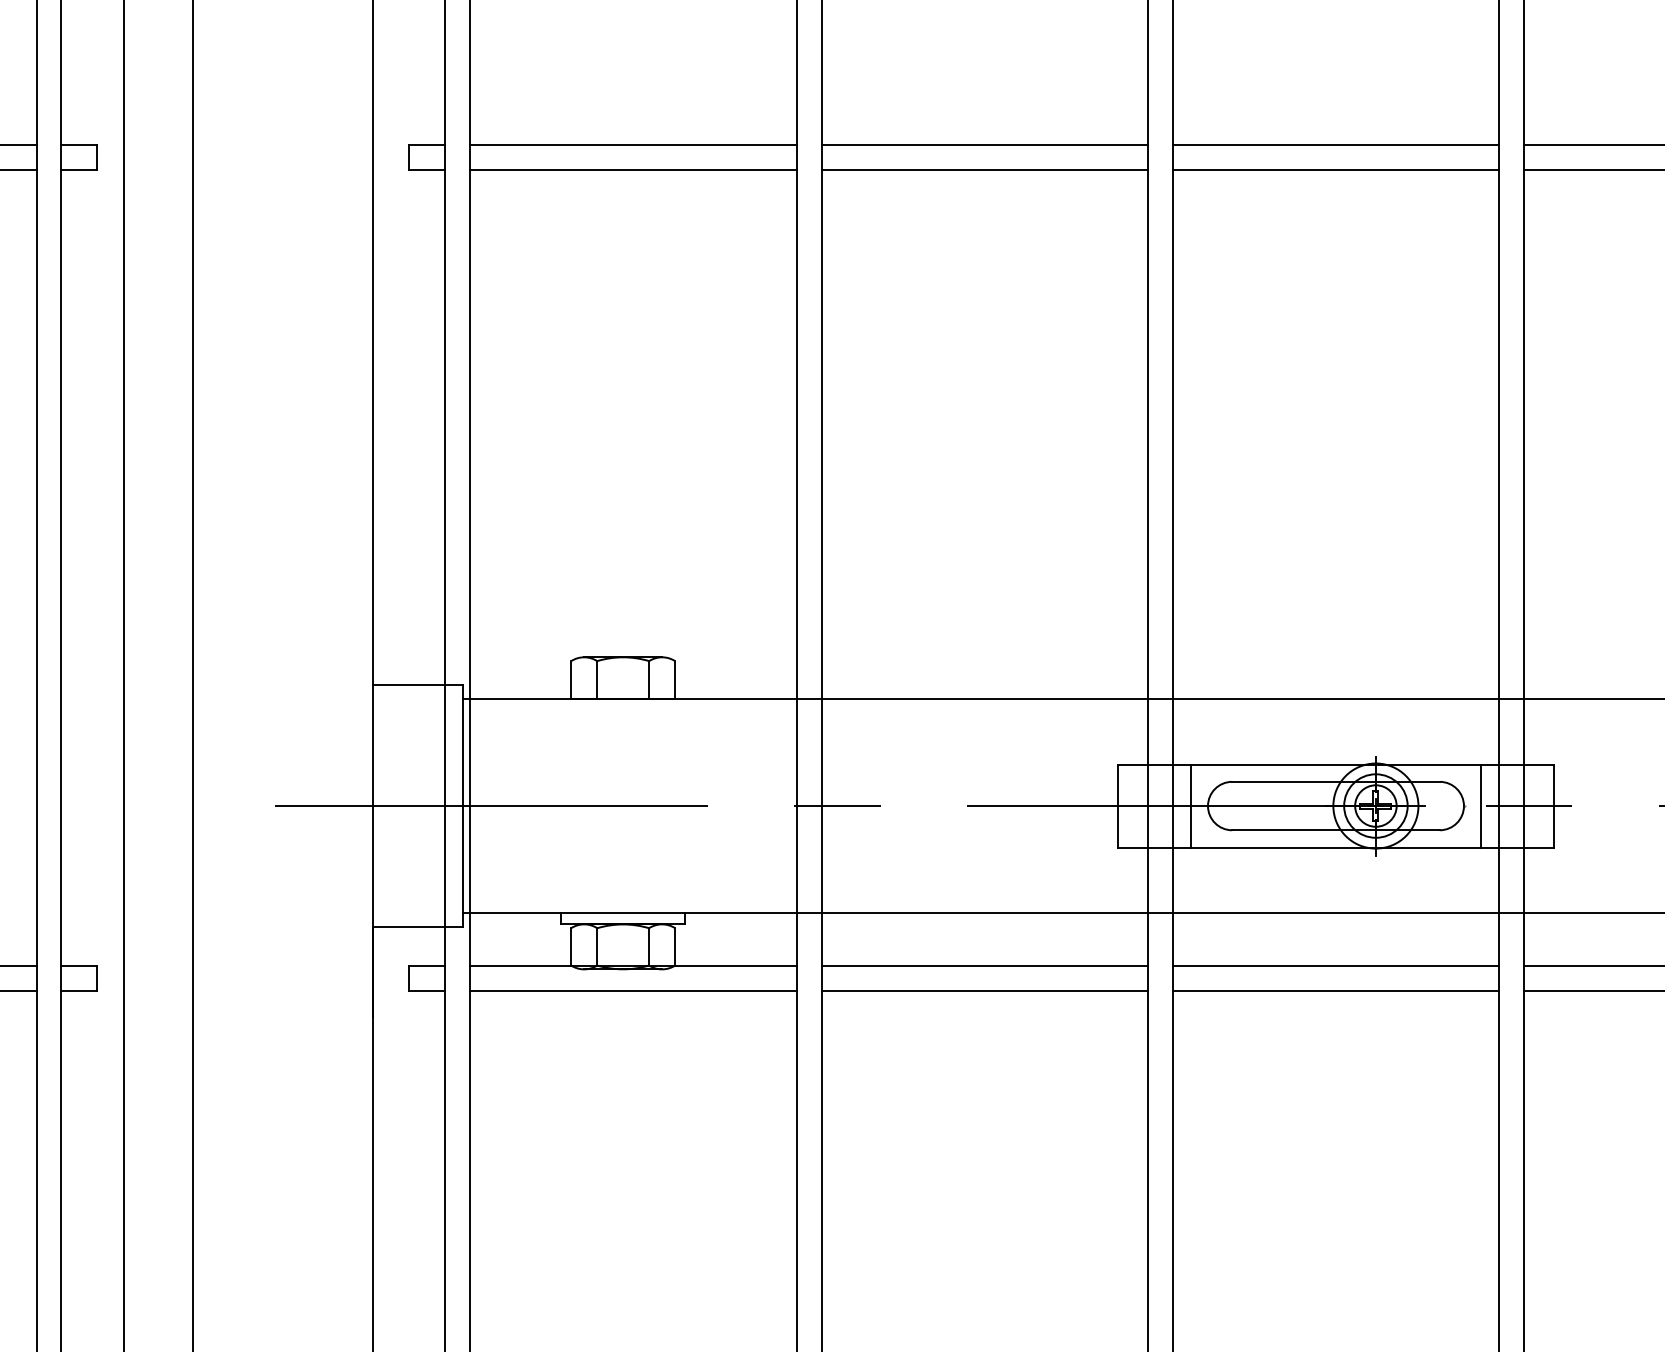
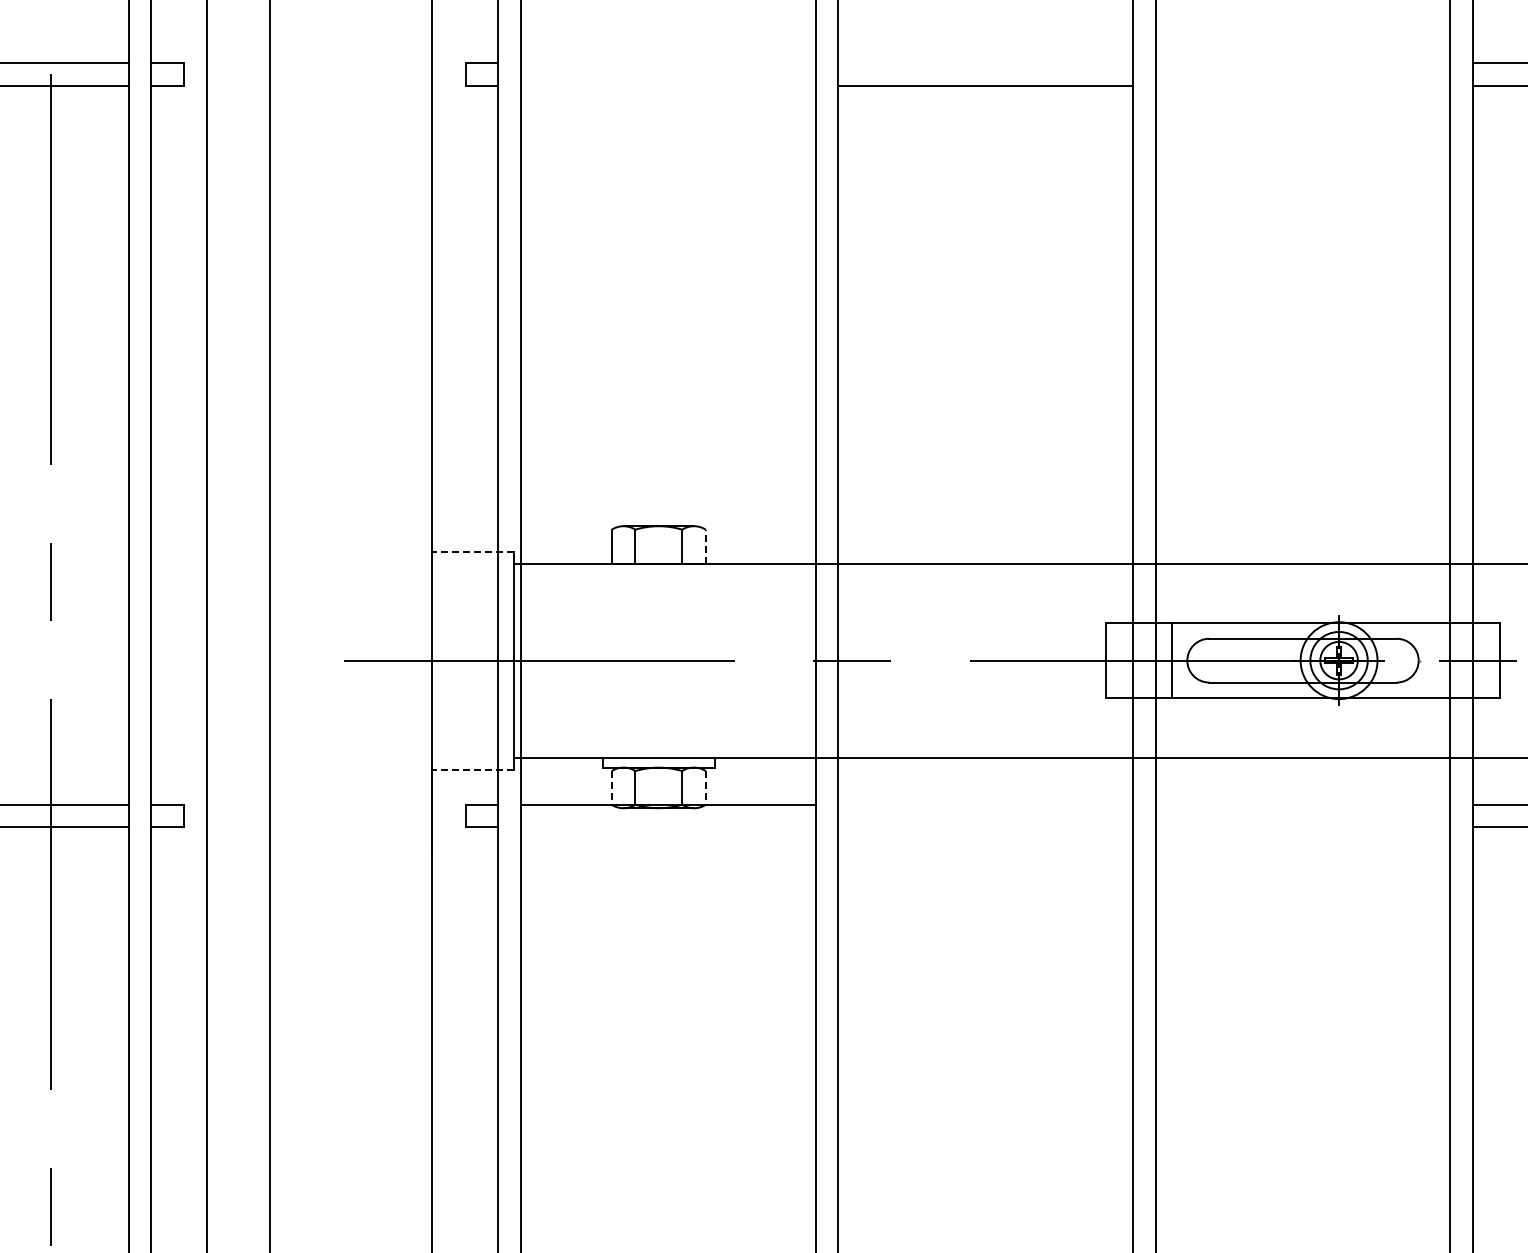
line: (632, 145) -> (667, 63), removed
line: (984, 145) -> (985, 63), removed
line: (1335, 145) -> (1302, 63), removed
line: (632, 169) -> (667, 85), removed
line: (1335, 169) -> (1302, 85), removed
line: (674, 679) -> (705, 546), solid -> dashed
line: (418, 685) -> (473, 551), solid -> dashed
line: (1481, 805) -> (1434, 660), removed
line: (418, 926) -> (473, 769), solid -> dashed
line: (570, 946) -> (611, 787), solid -> dashed
line: (674, 946) -> (705, 787), solid -> dashed
line: (984, 965) -> (985, 804), removed
line: (1335, 965) -> (1302, 804), removed
line: (632, 990) -> (667, 827), removed
line: (984, 990) -> (985, 827), removed
line: (1335, 990) -> (1302, 827), removed

